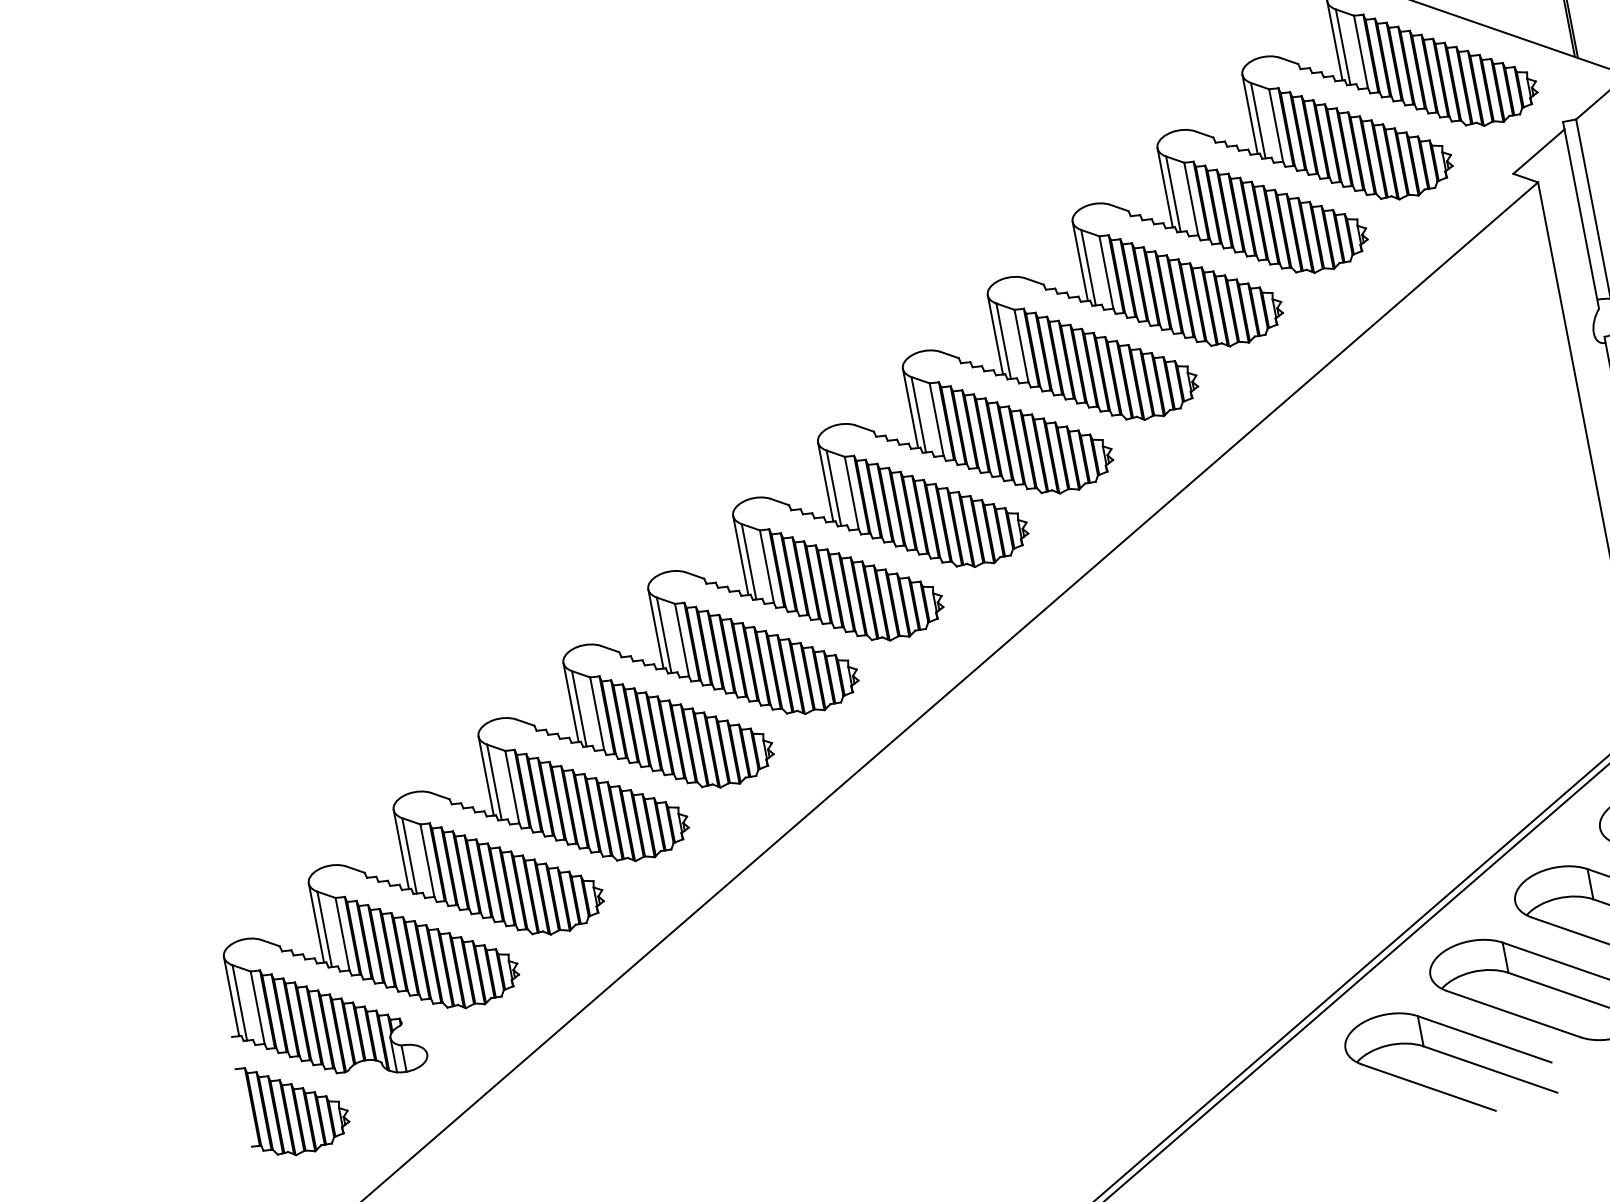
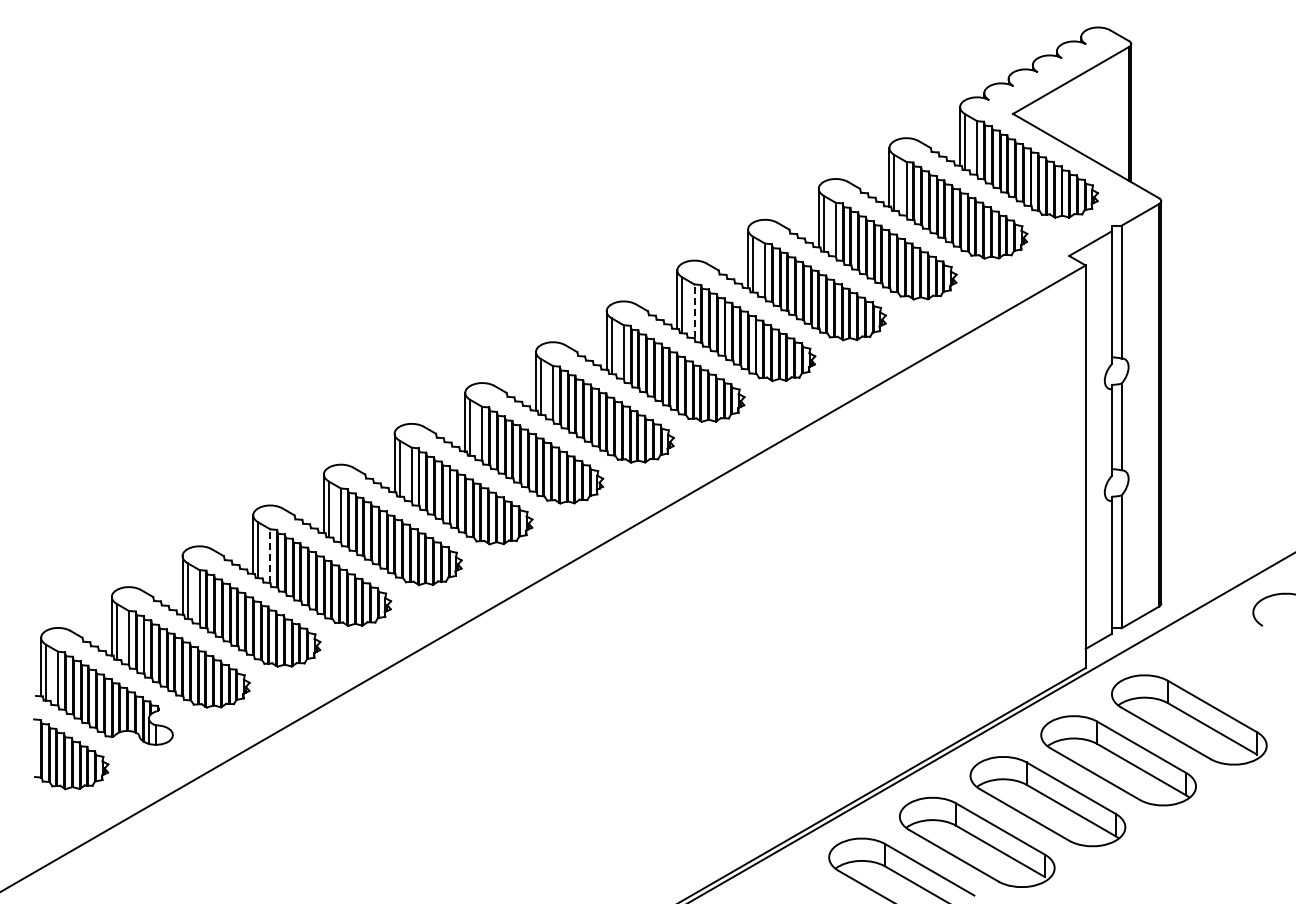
line: (1021, 346) -> (694, 311), solid -> dashed
line: (512, 787) -> (270, 556), solid -> dashed

